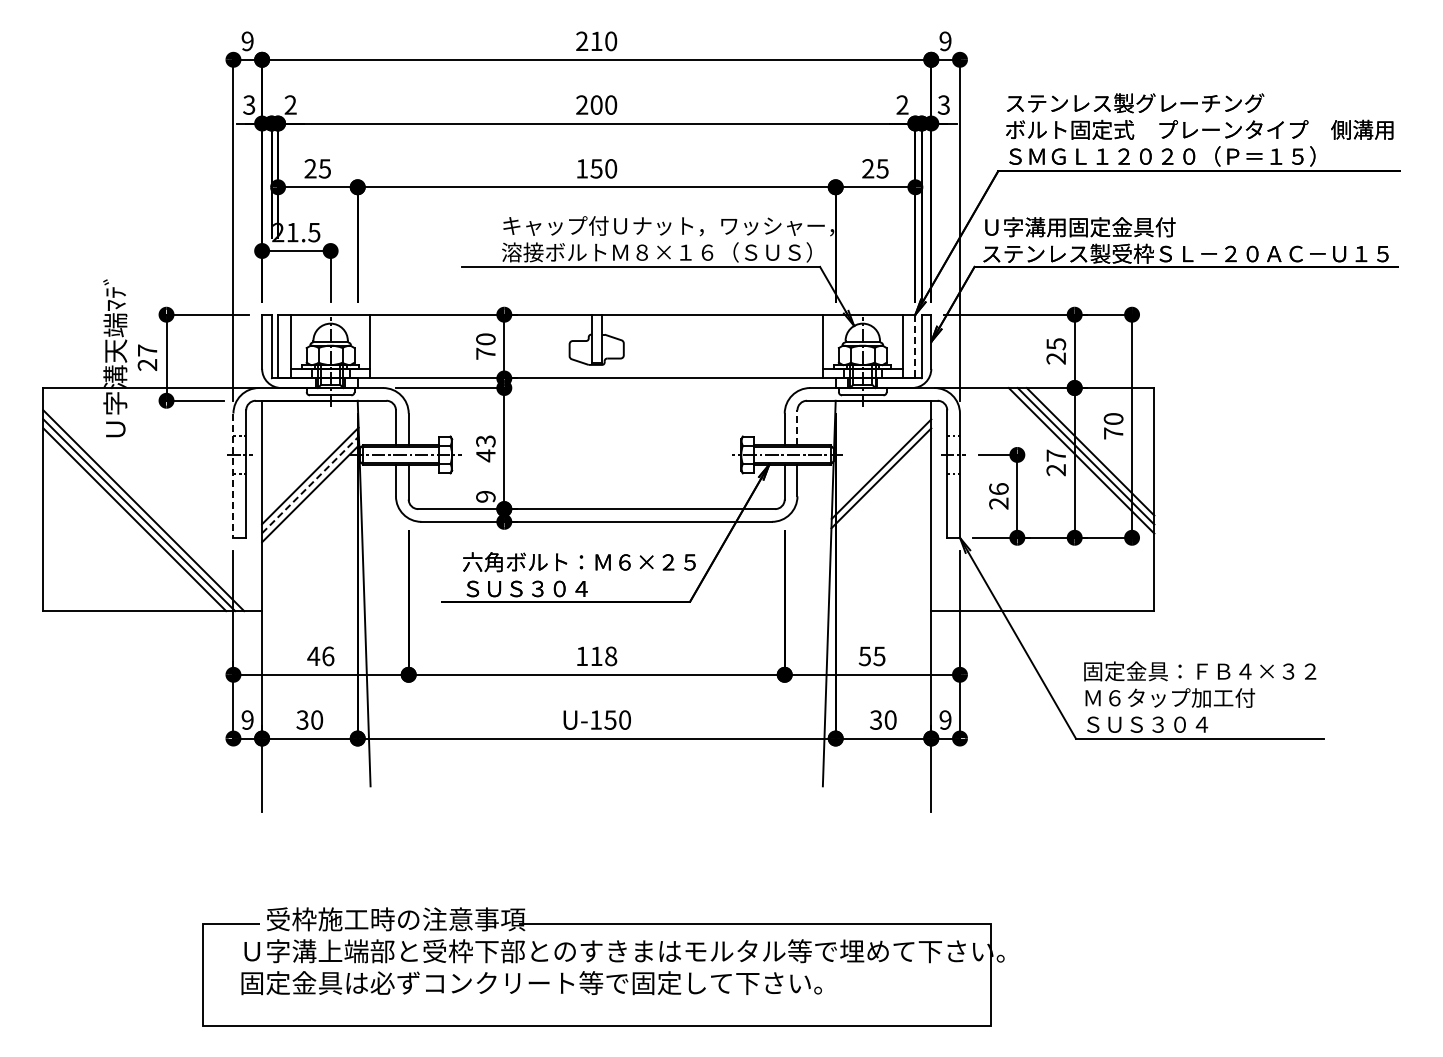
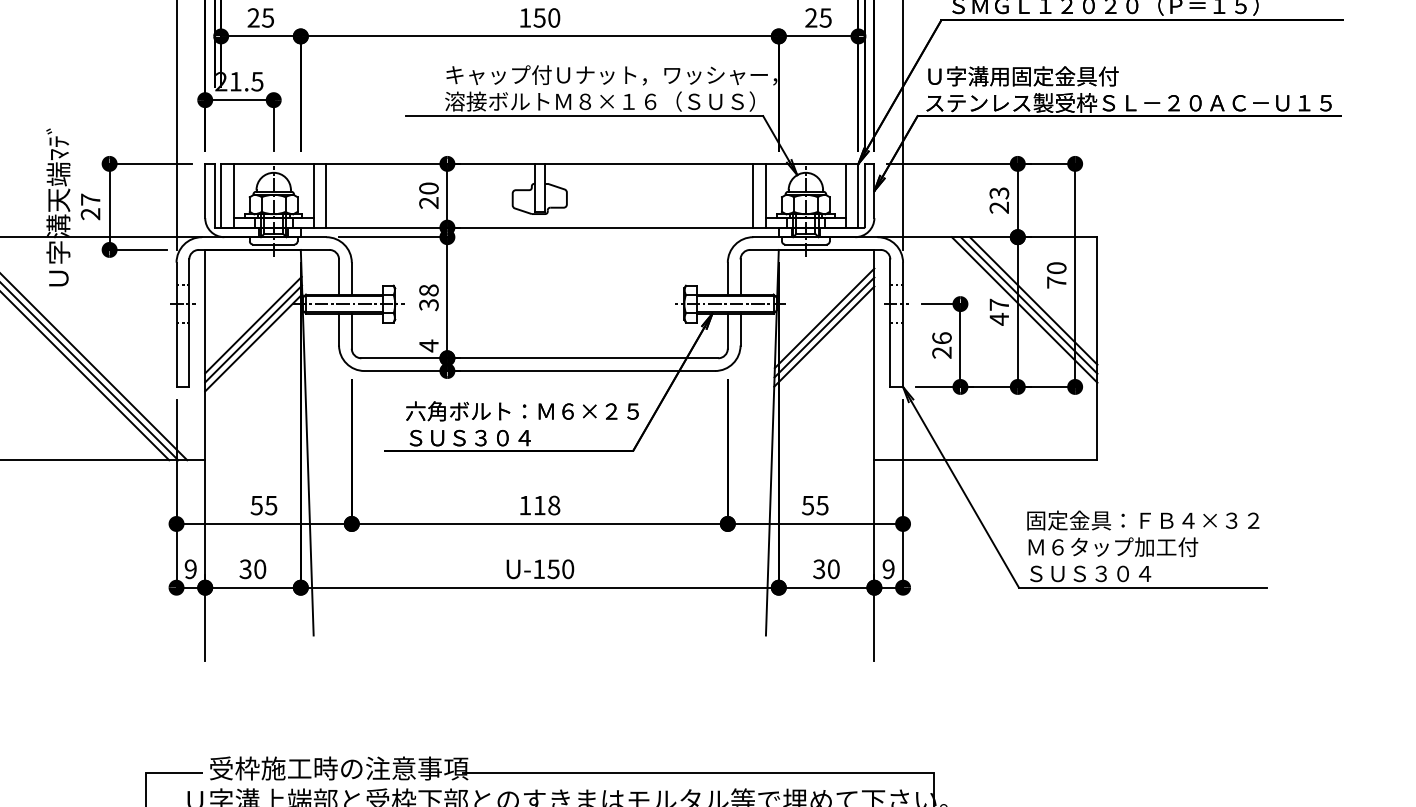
text: (1055, 343) -> (998, 192), 25 -> 23
line: (383, 346) -> (326, 195), added
line: (810, 346) -> (753, 195), added
line: (915, 346) -> (858, 195), dashed -> solid
text: (485, 353) -> (428, 202), 70 -> 20
line: (797, 427) -> (740, 276), dashed -> solid
text: (485, 448) -> (428, 297), 43 -> 38
text: (1055, 469) -> (998, 318), 27 -> 47
line: (233, 476) -> (176, 325), dashed -> solid
line: (310, 484) -> (253, 333), dashed -> solid
line: (881, 487) -> (824, 336), added
text: (485, 496) -> (428, 345), 9 -> 4
text: (320, 656) -> (263, 505), 46 -> 55

